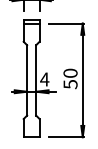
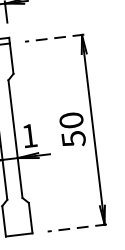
line: (66, 23) -> (54, 37), solid -> dashed
text: (44, 79) -> (29, 135), 4 -> 1
line: (66, 137) -> (77, 228), solid -> dashed

